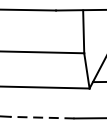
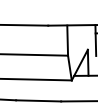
line: (42, 117) -> (38, 100), dashed -> solid

